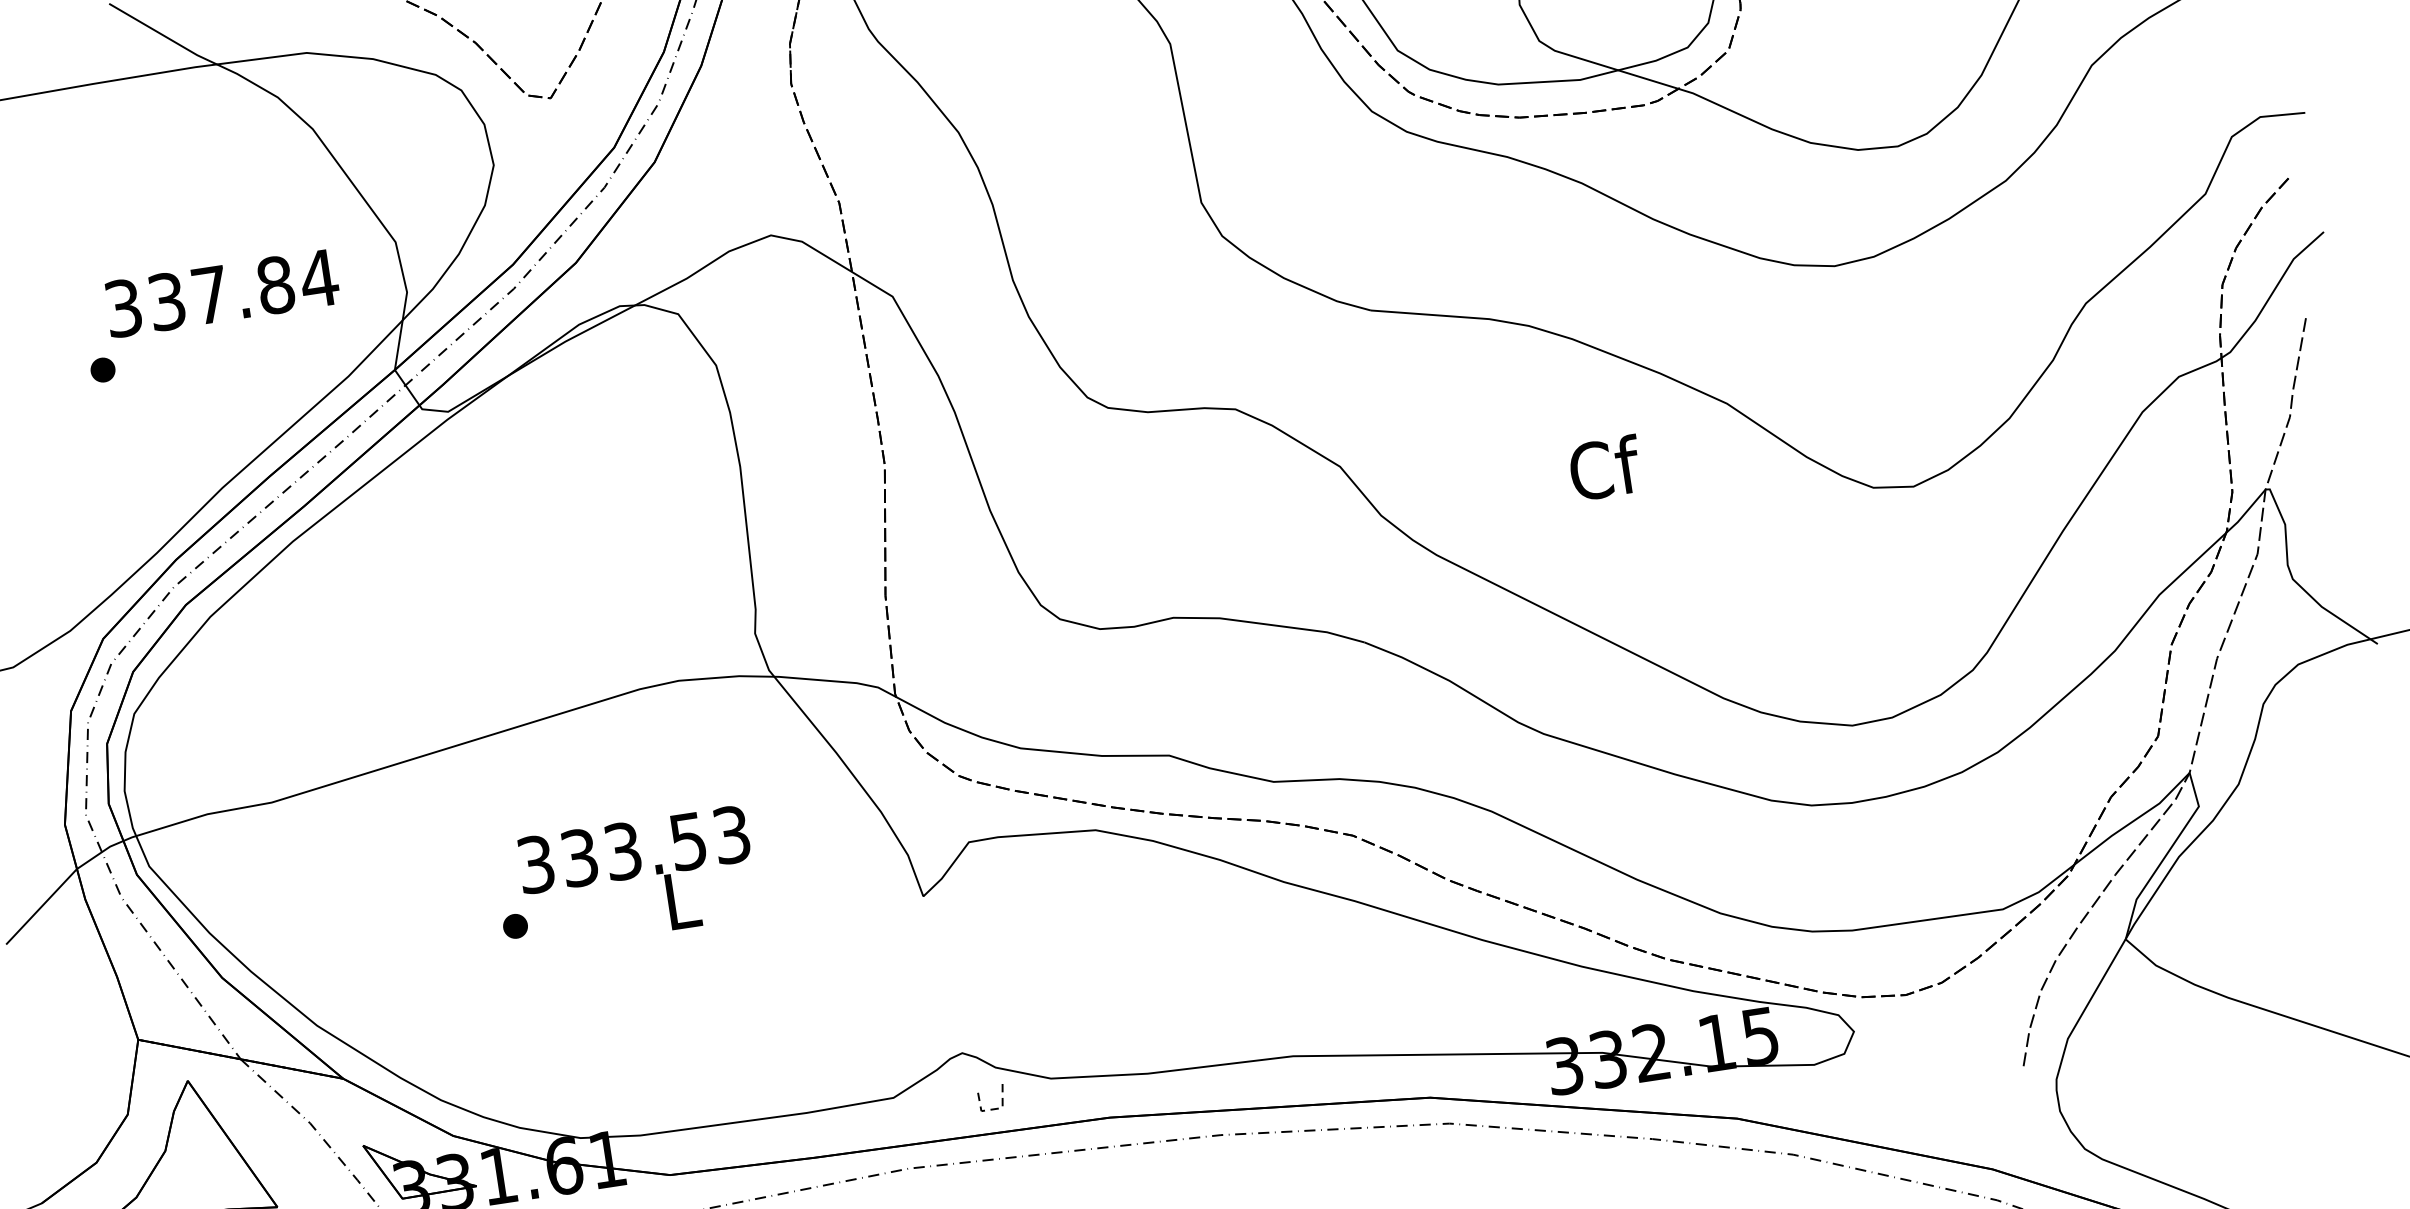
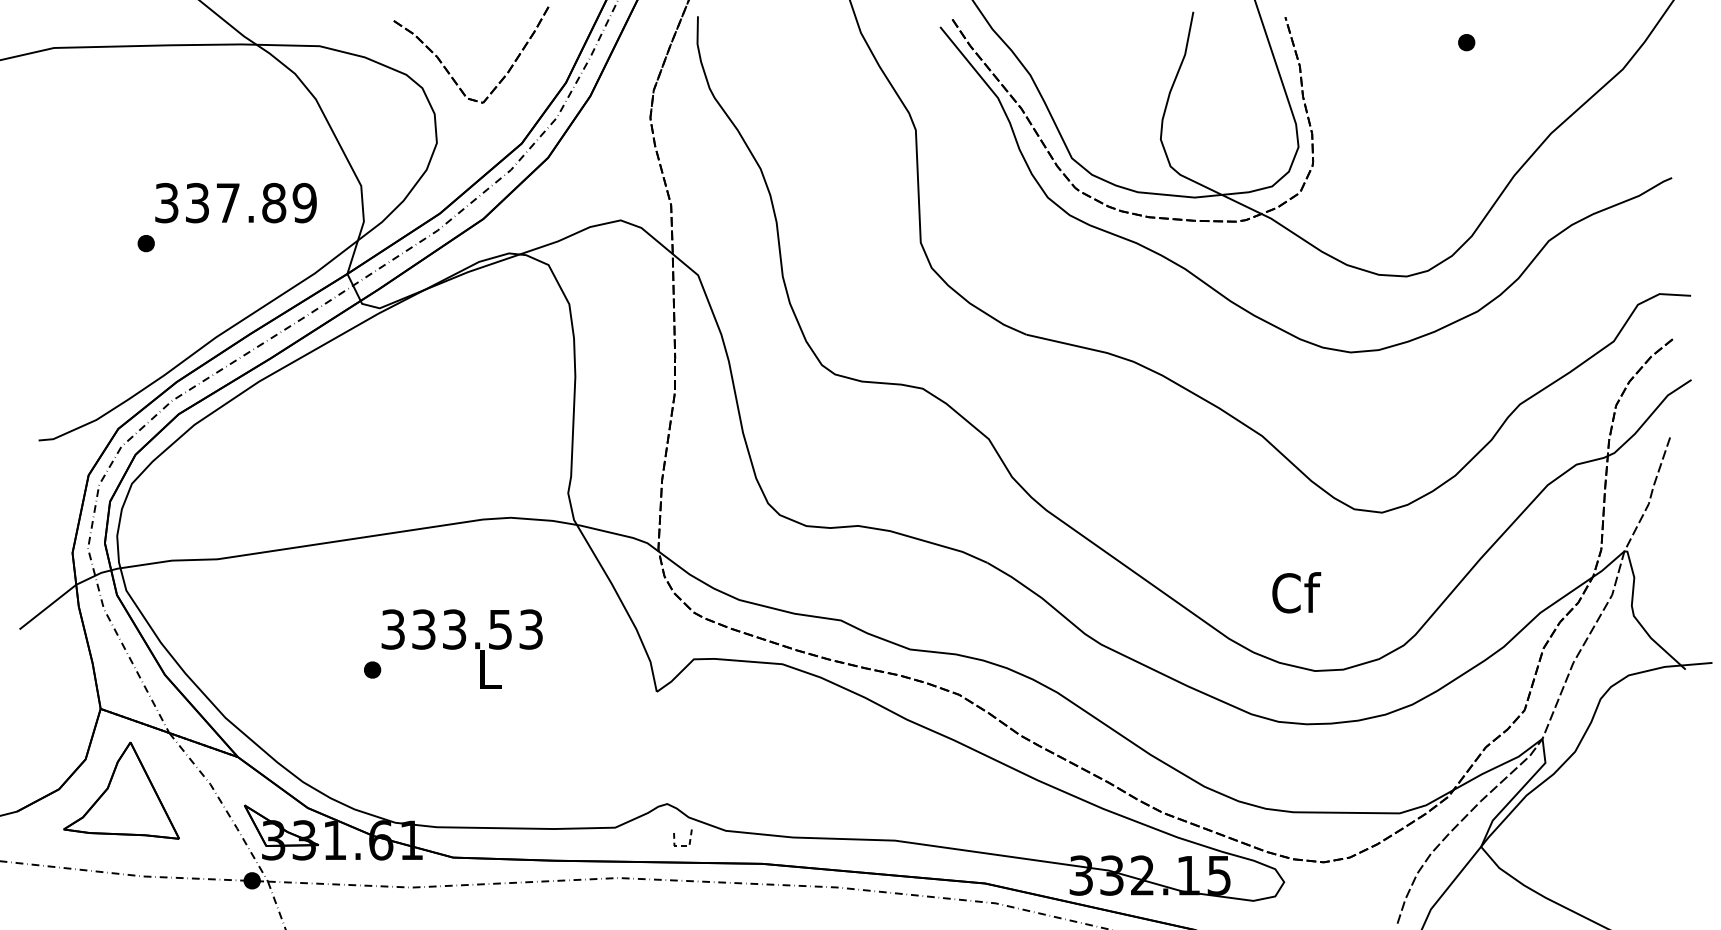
text: (318, 277) -> (304, 202), 337.84 -> 337.89
text: (1605, 467) -> (1296, 592), moved

